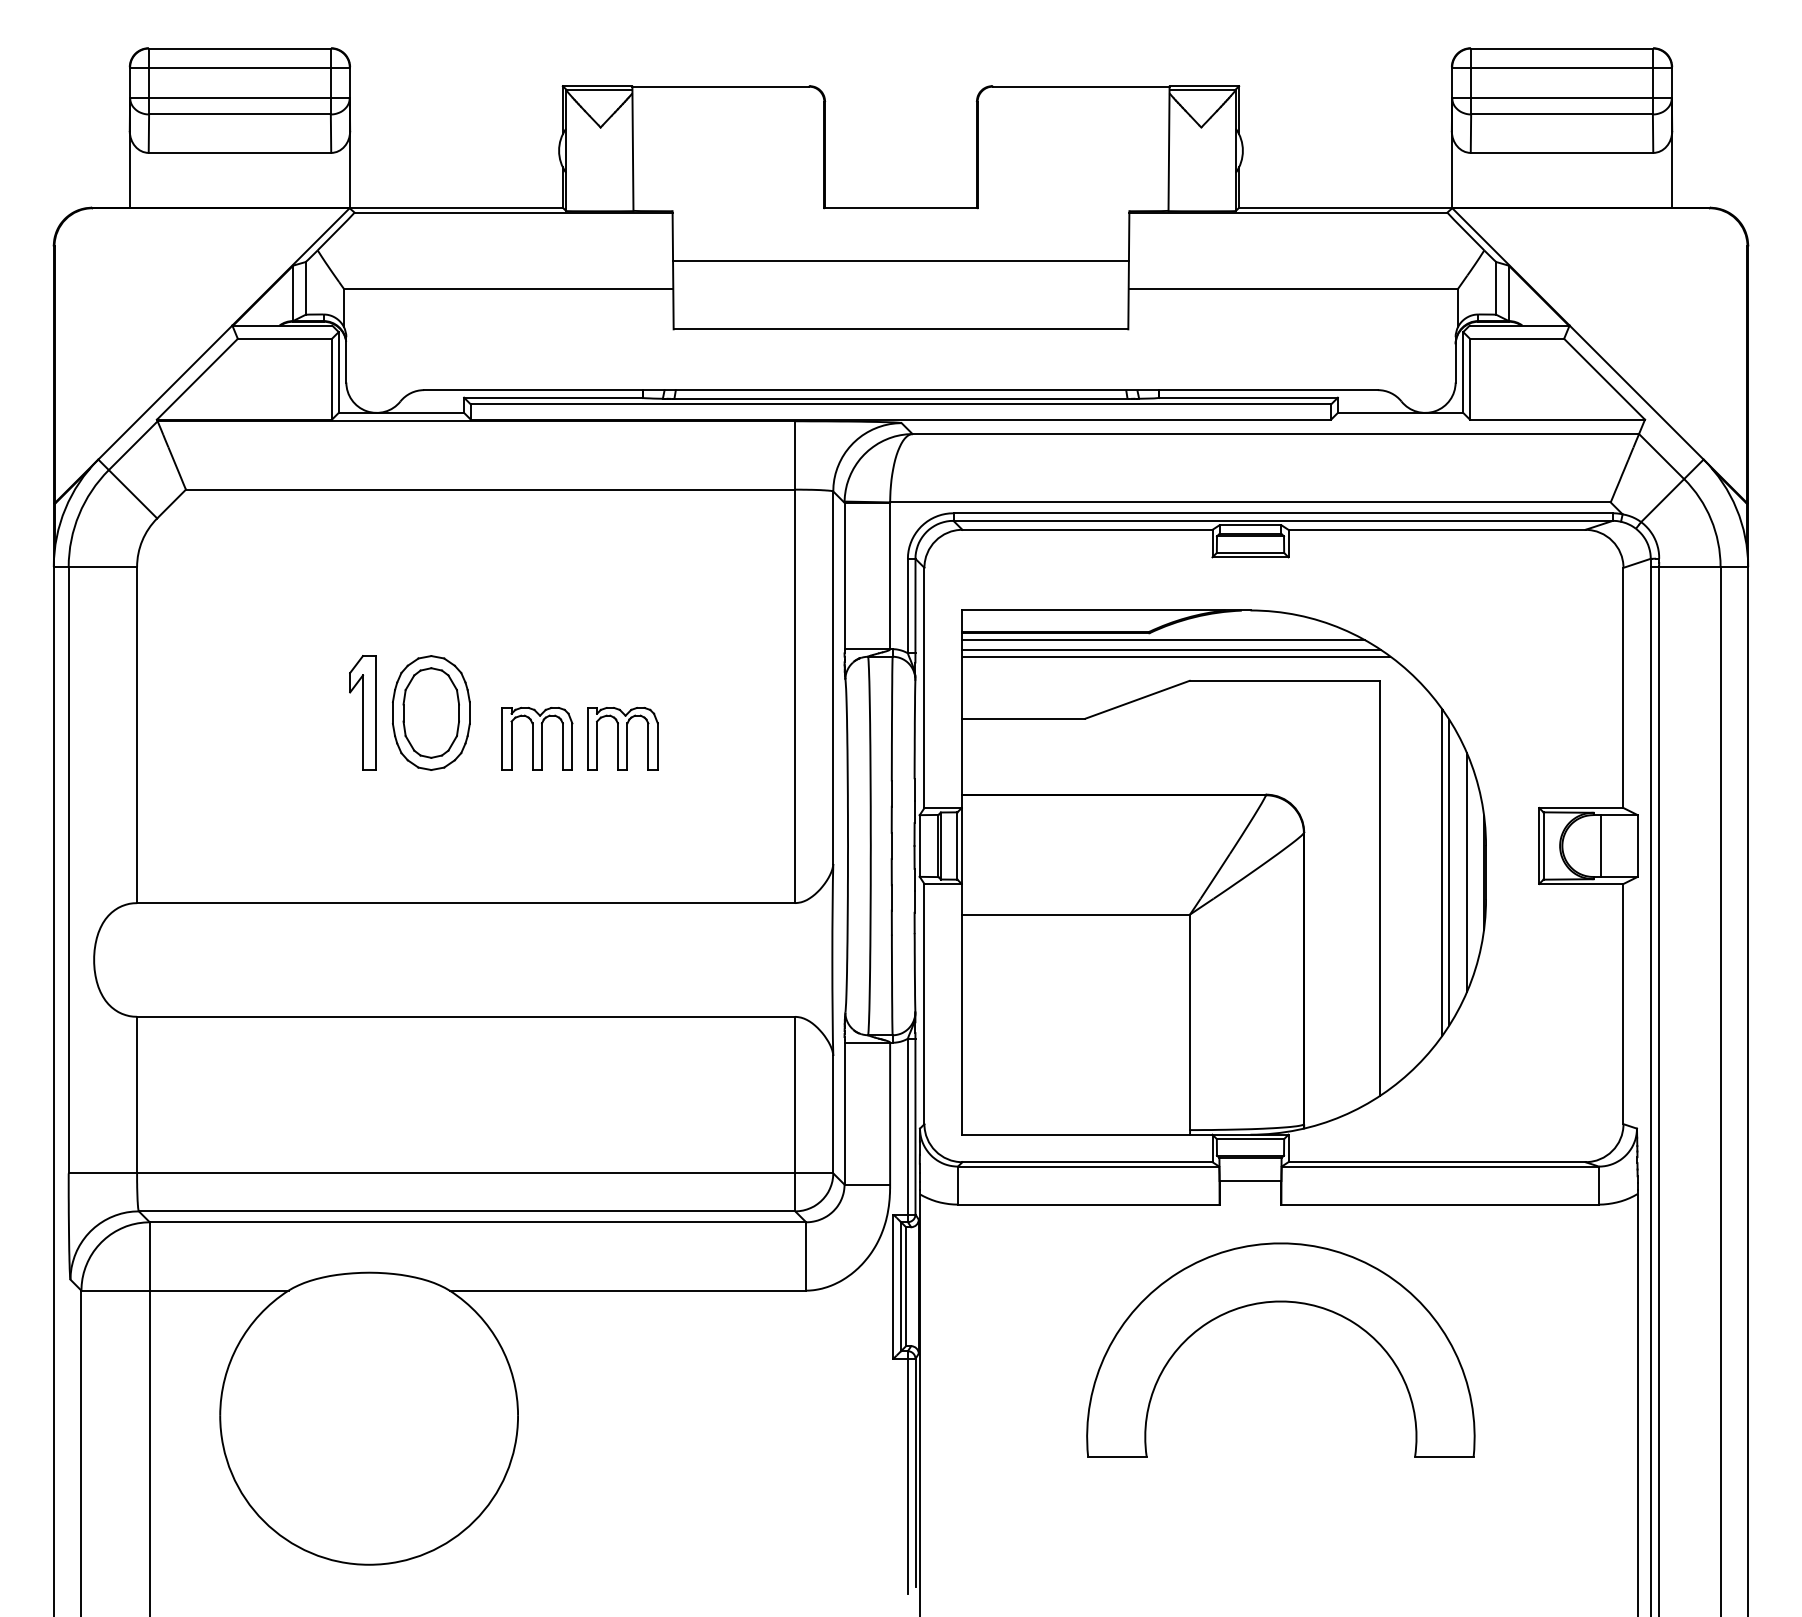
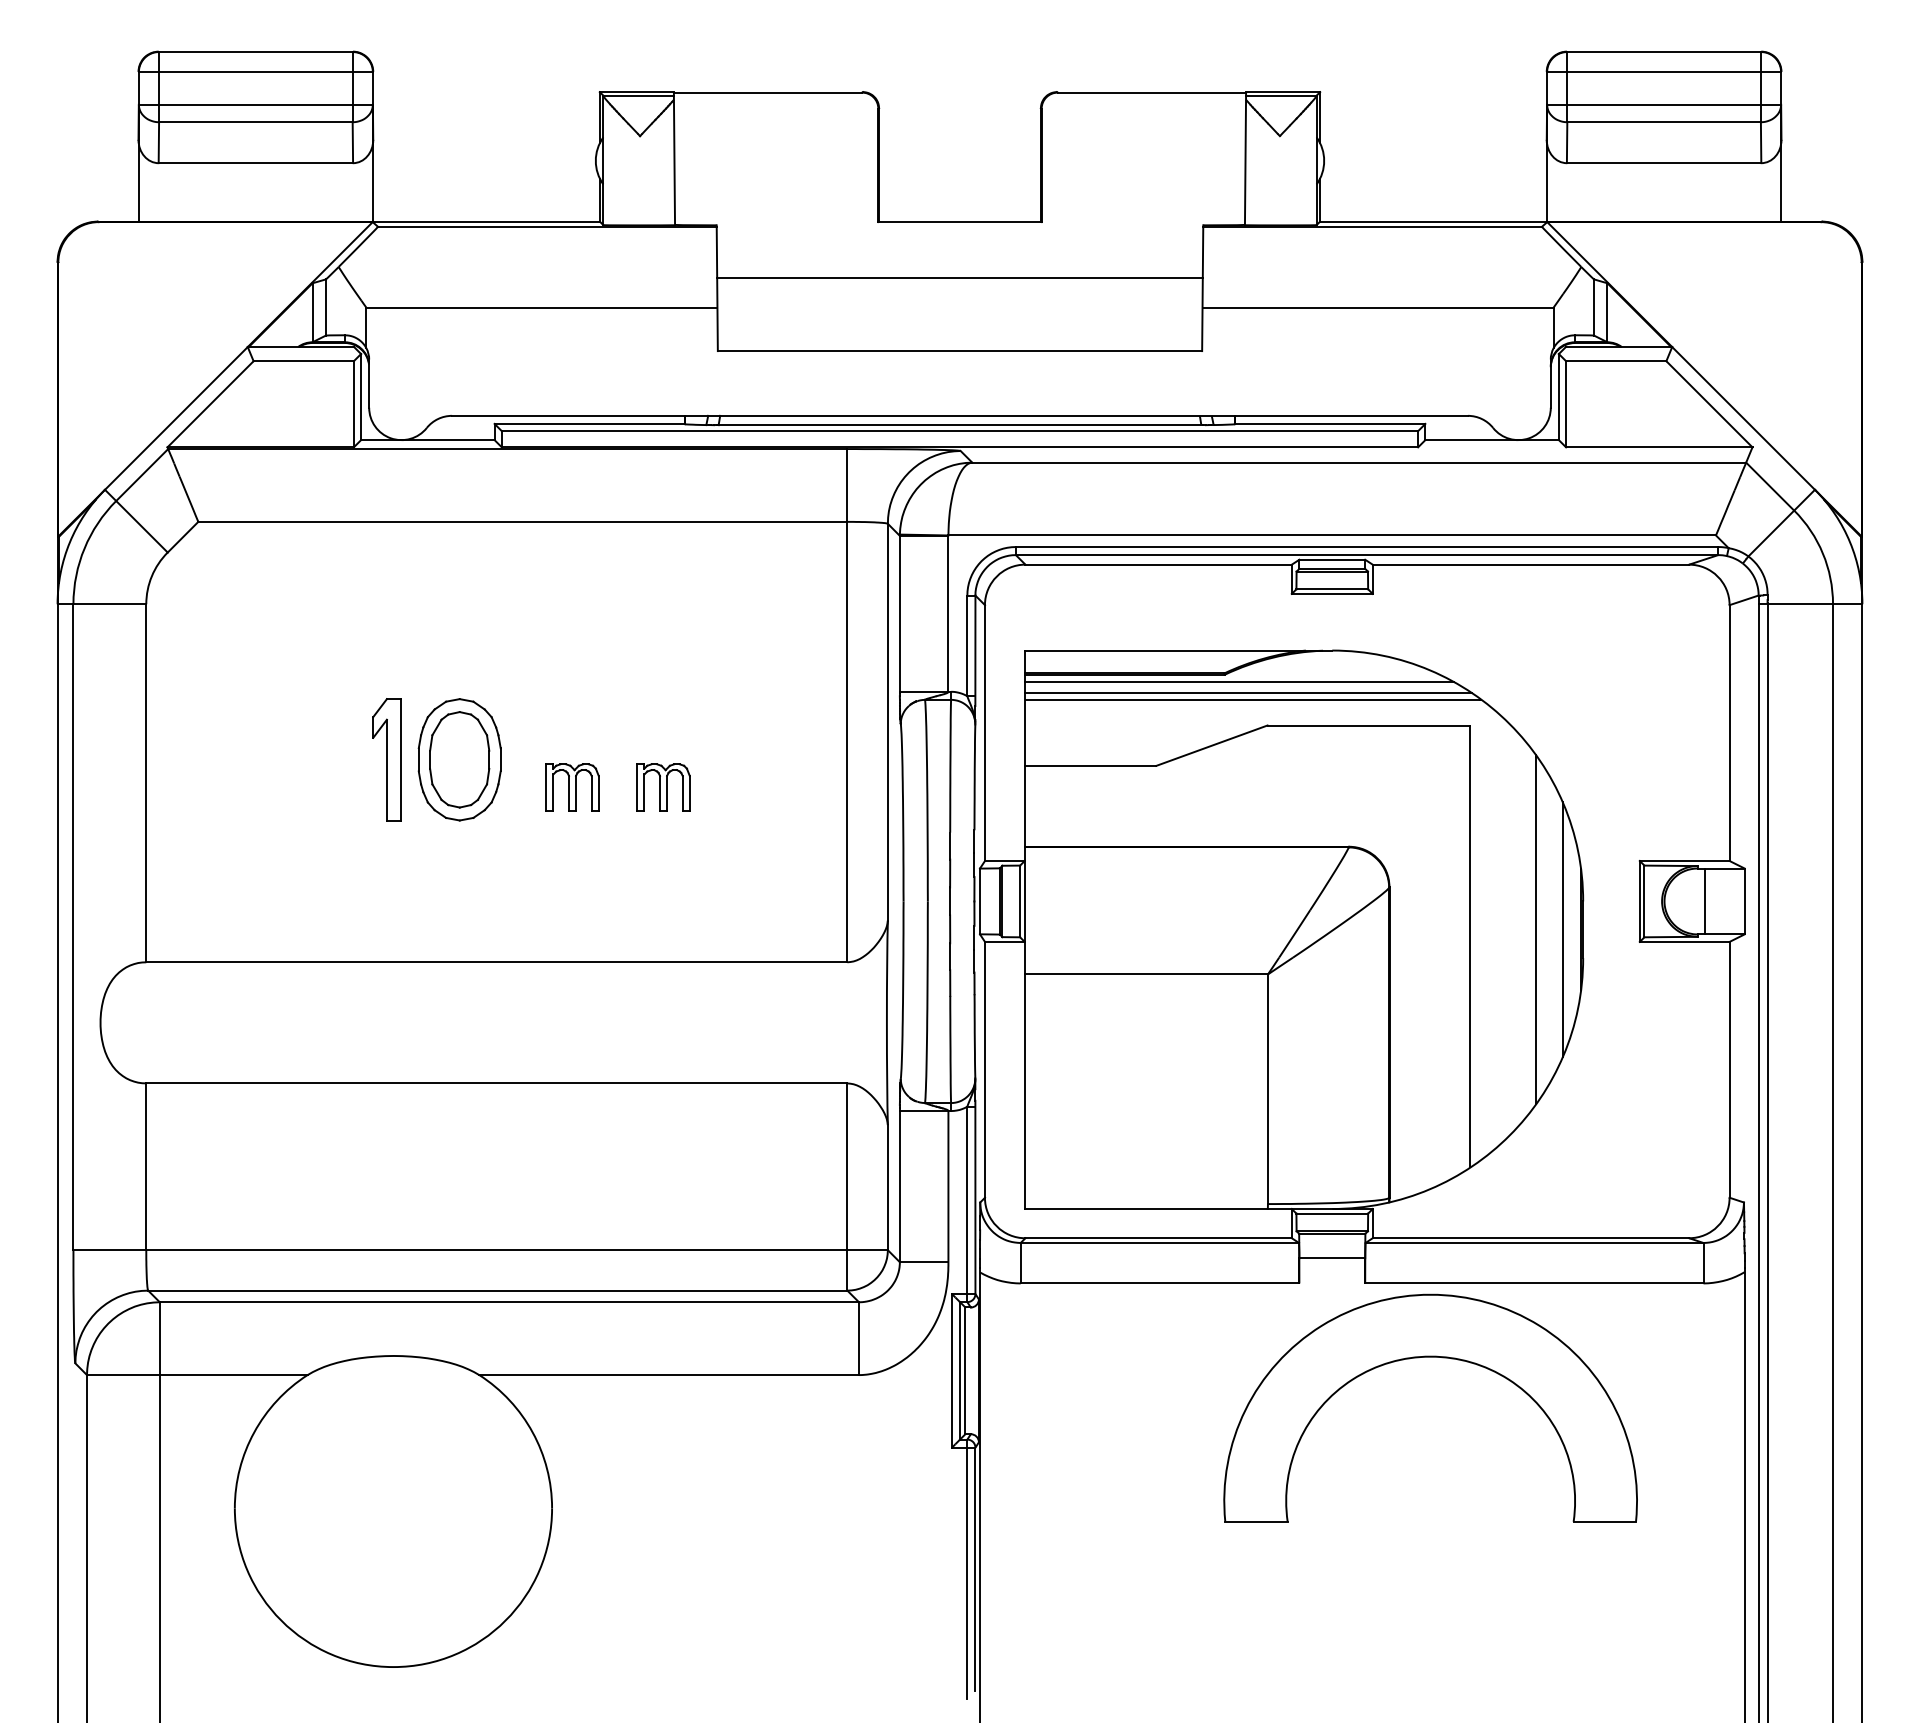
part: (537, 739) -> (572, 787), size x0.7
part: (622, 739) -> (663, 787), size x0.7
line: (1449, 872) -> (1544, 929), removed
part: (1280, 1302) -> (1430, 1357), moved

